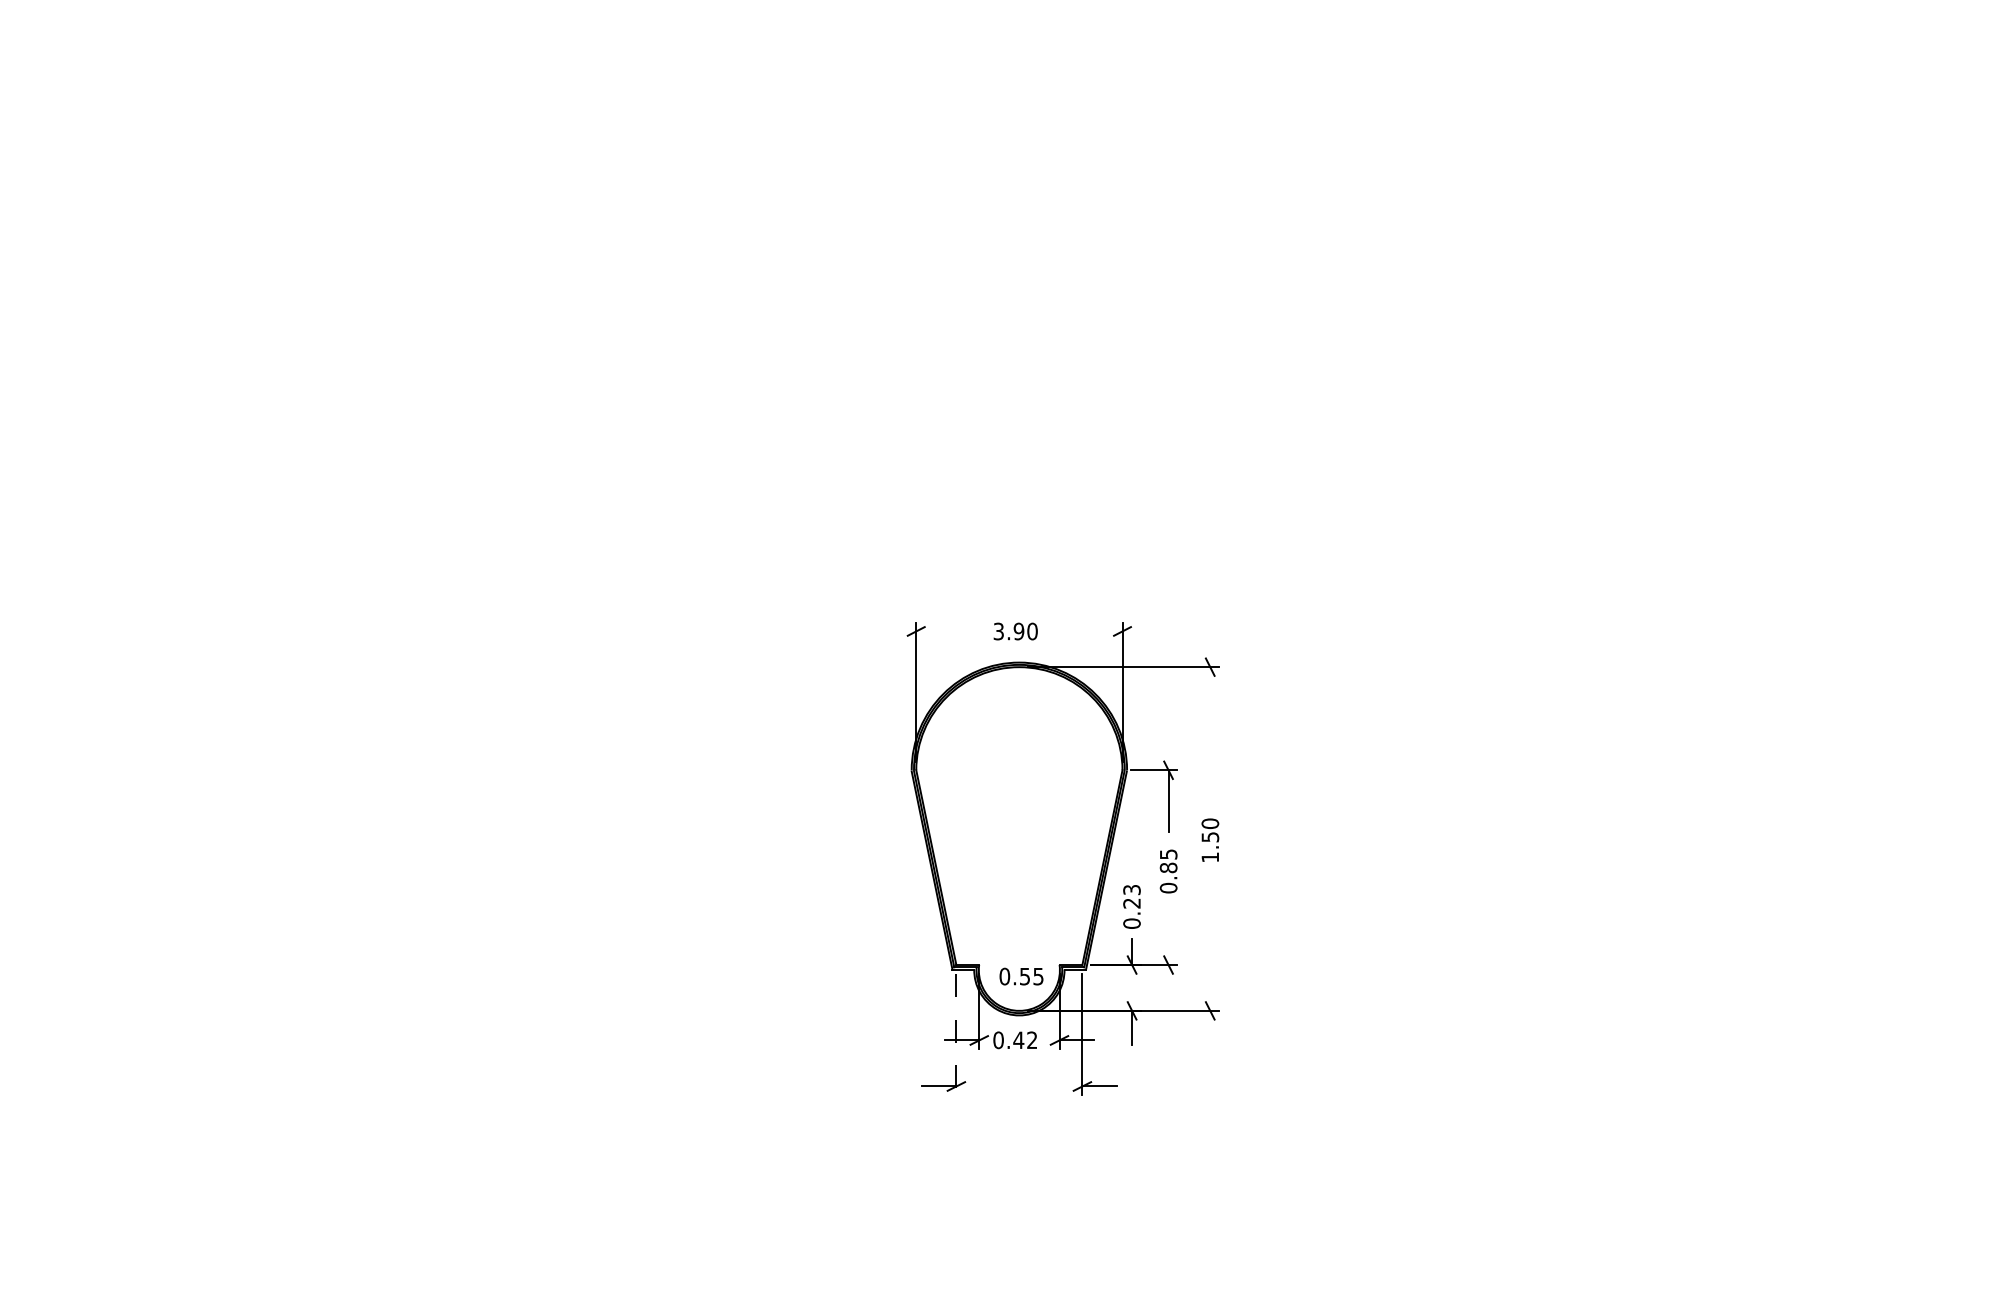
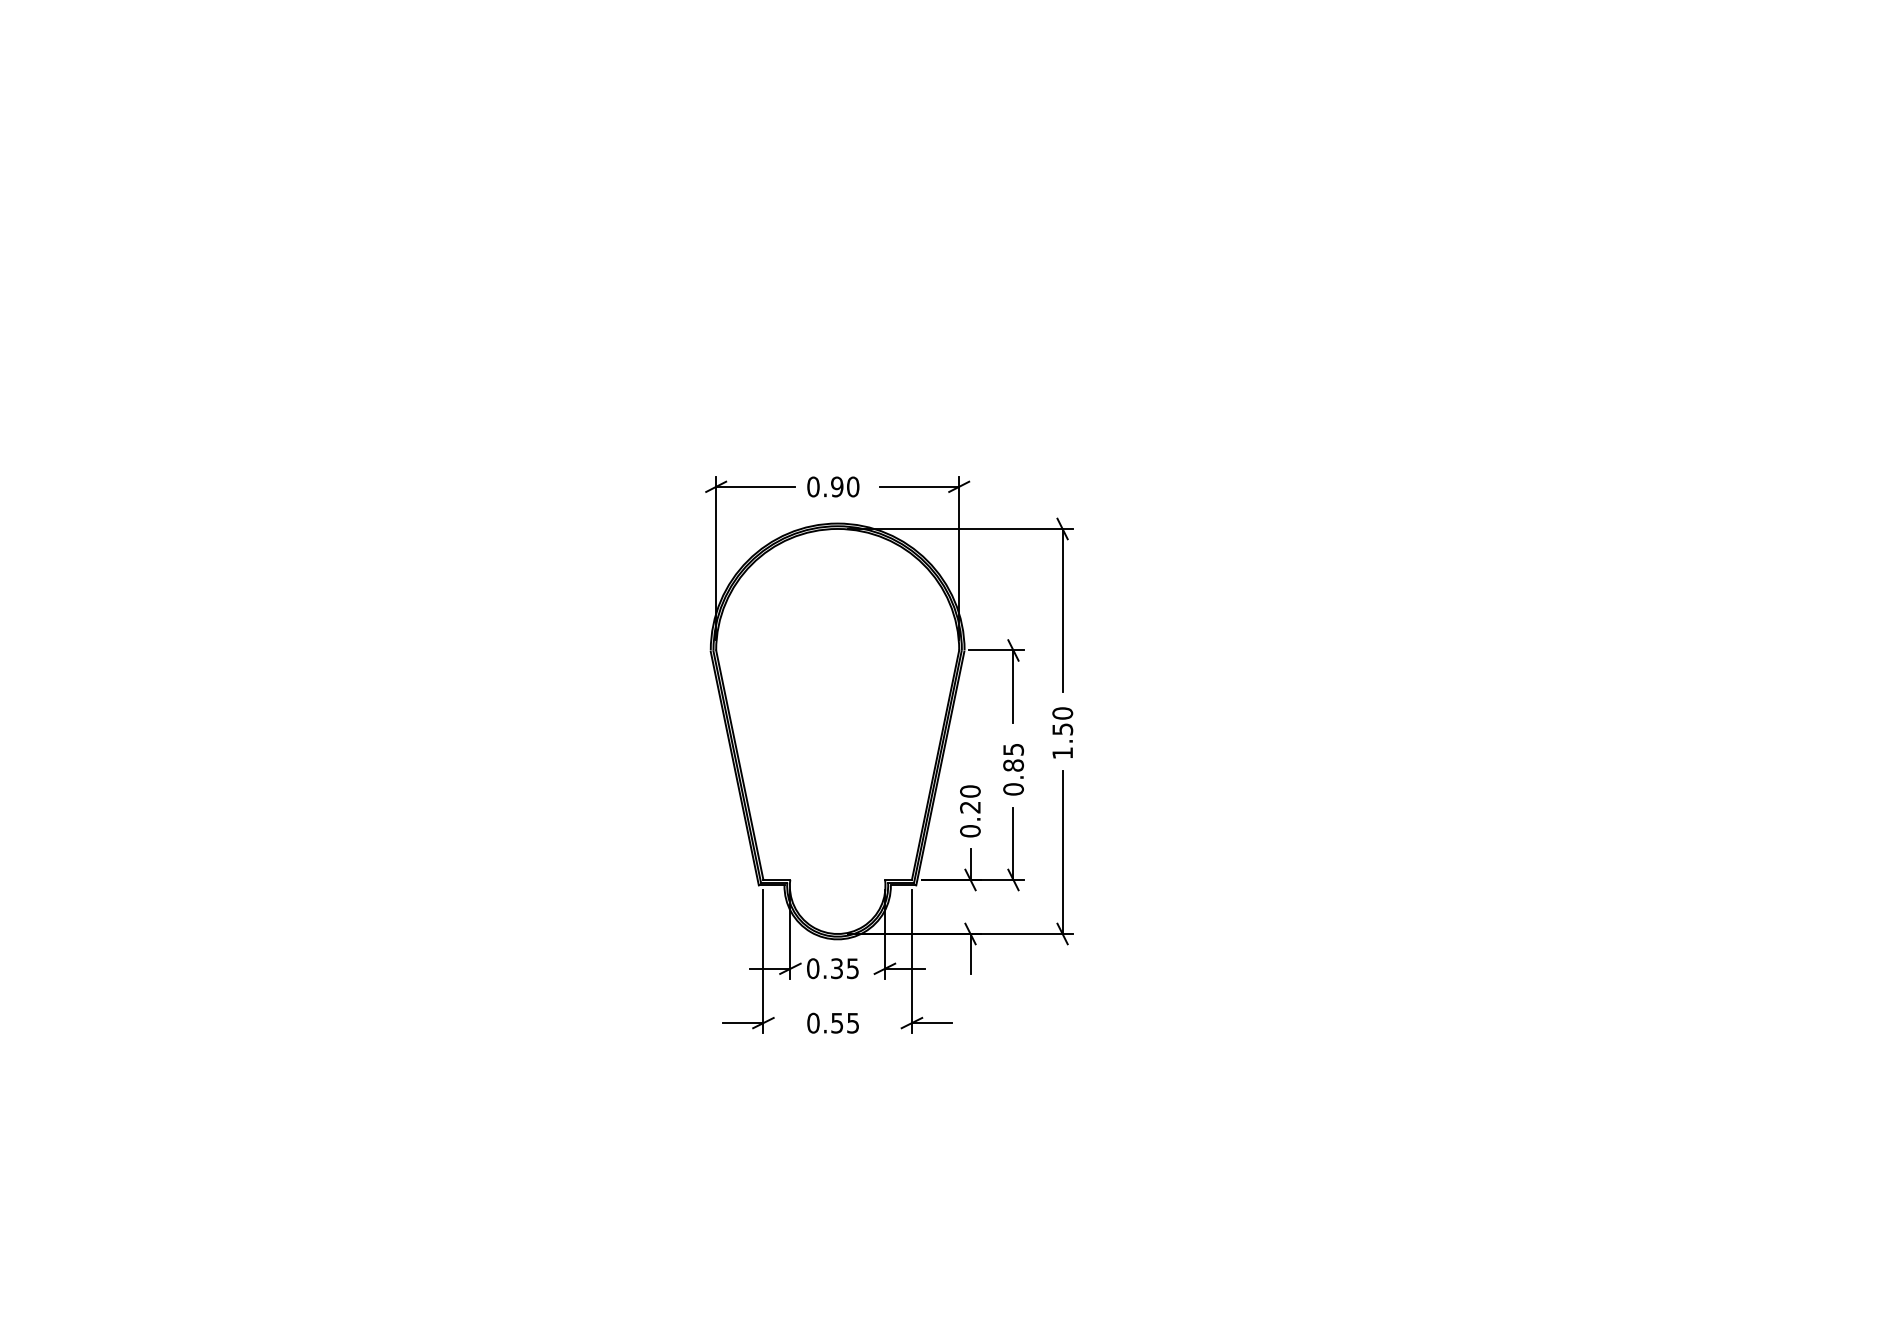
line: (949, 631) -> (755, 486), added
text: (998, 631) -> (813, 486), 3.90 -> 0.90
line: (1088, 631) -> (919, 486), added
line: (1210, 736) -> (1062, 610), added
text: (1131, 889) -> (969, 790), 0.23 -> 0.20
line: (1168, 934) -> (1013, 843), added
line: (1210, 941) -> (1062, 852), added
text: (1021, 976) -> (833, 1023), moved
line: (956, 1034) -> (763, 961), dashed -> solid
text: (1025, 1040) -> (844, 968), 0.42 -> 0.35

